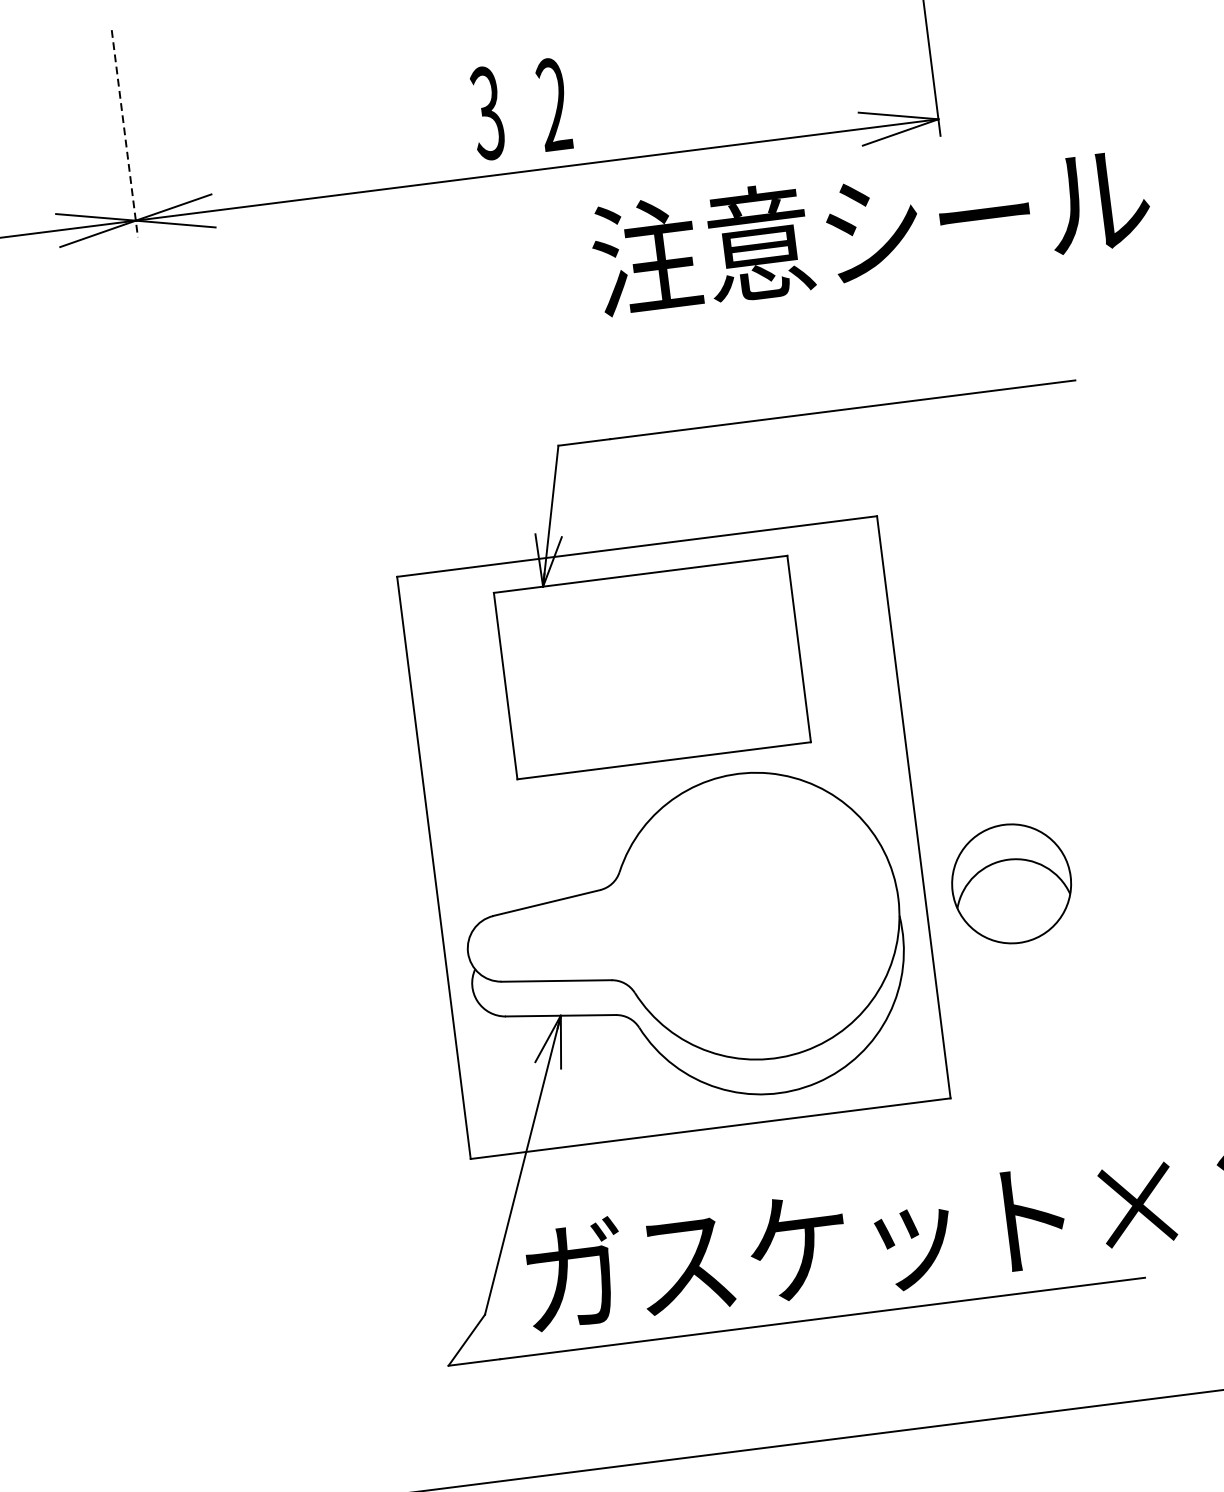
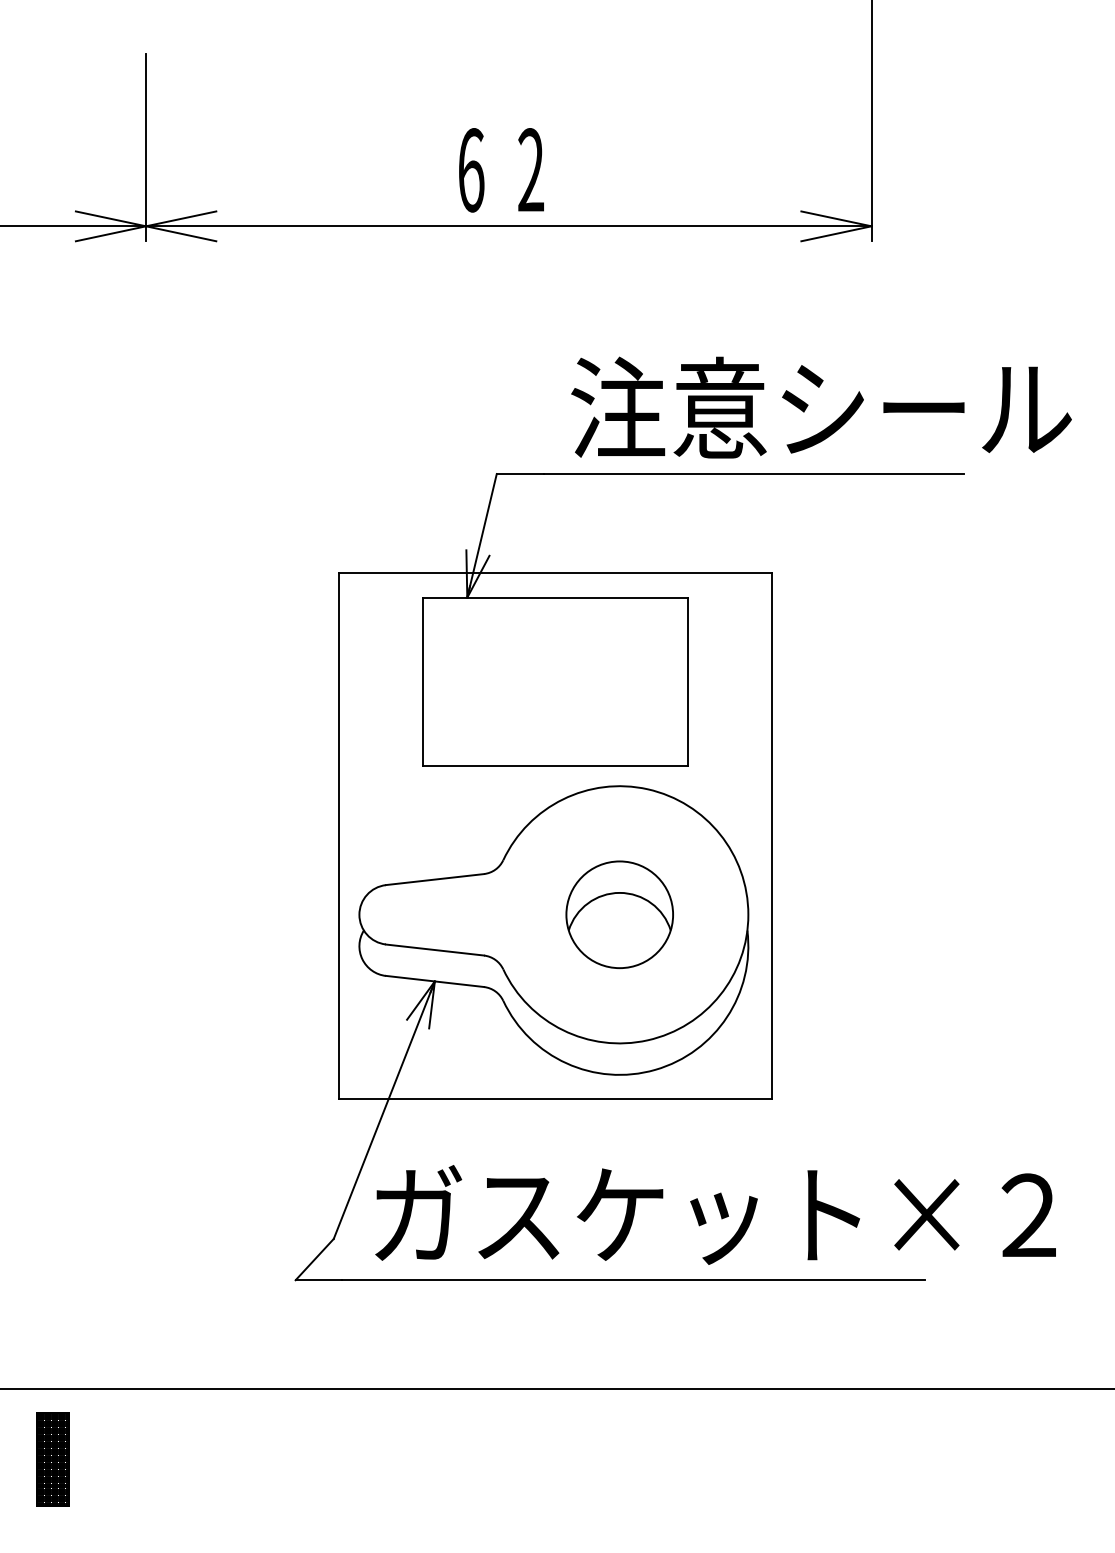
text: (486, 113) -> (470, 170), 3 -> 6
line: (125, 133) -> (146, 147), dashed -> solid
text: (871, 228) -> (821, 407), moved
part: (1011, 883) -> (619, 914), moved

